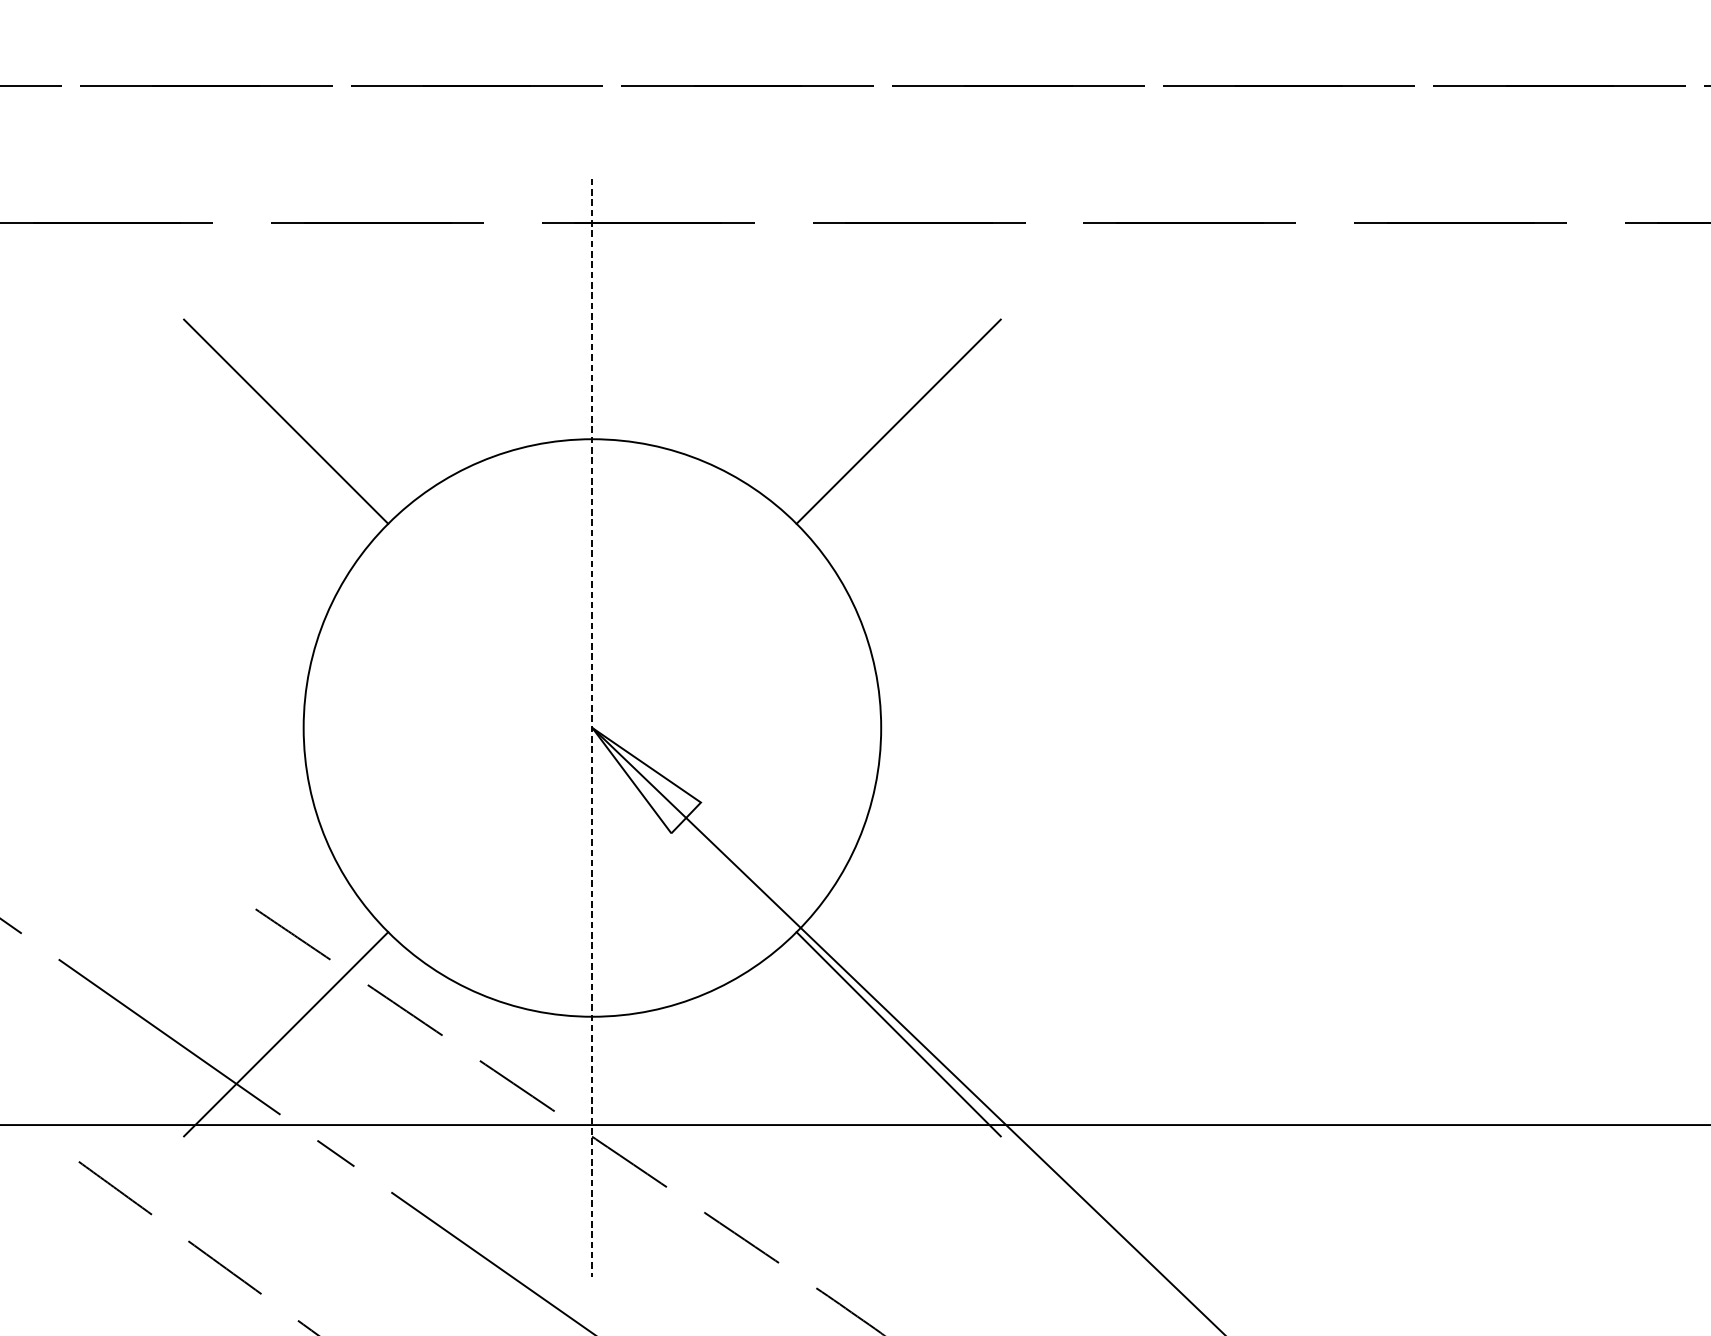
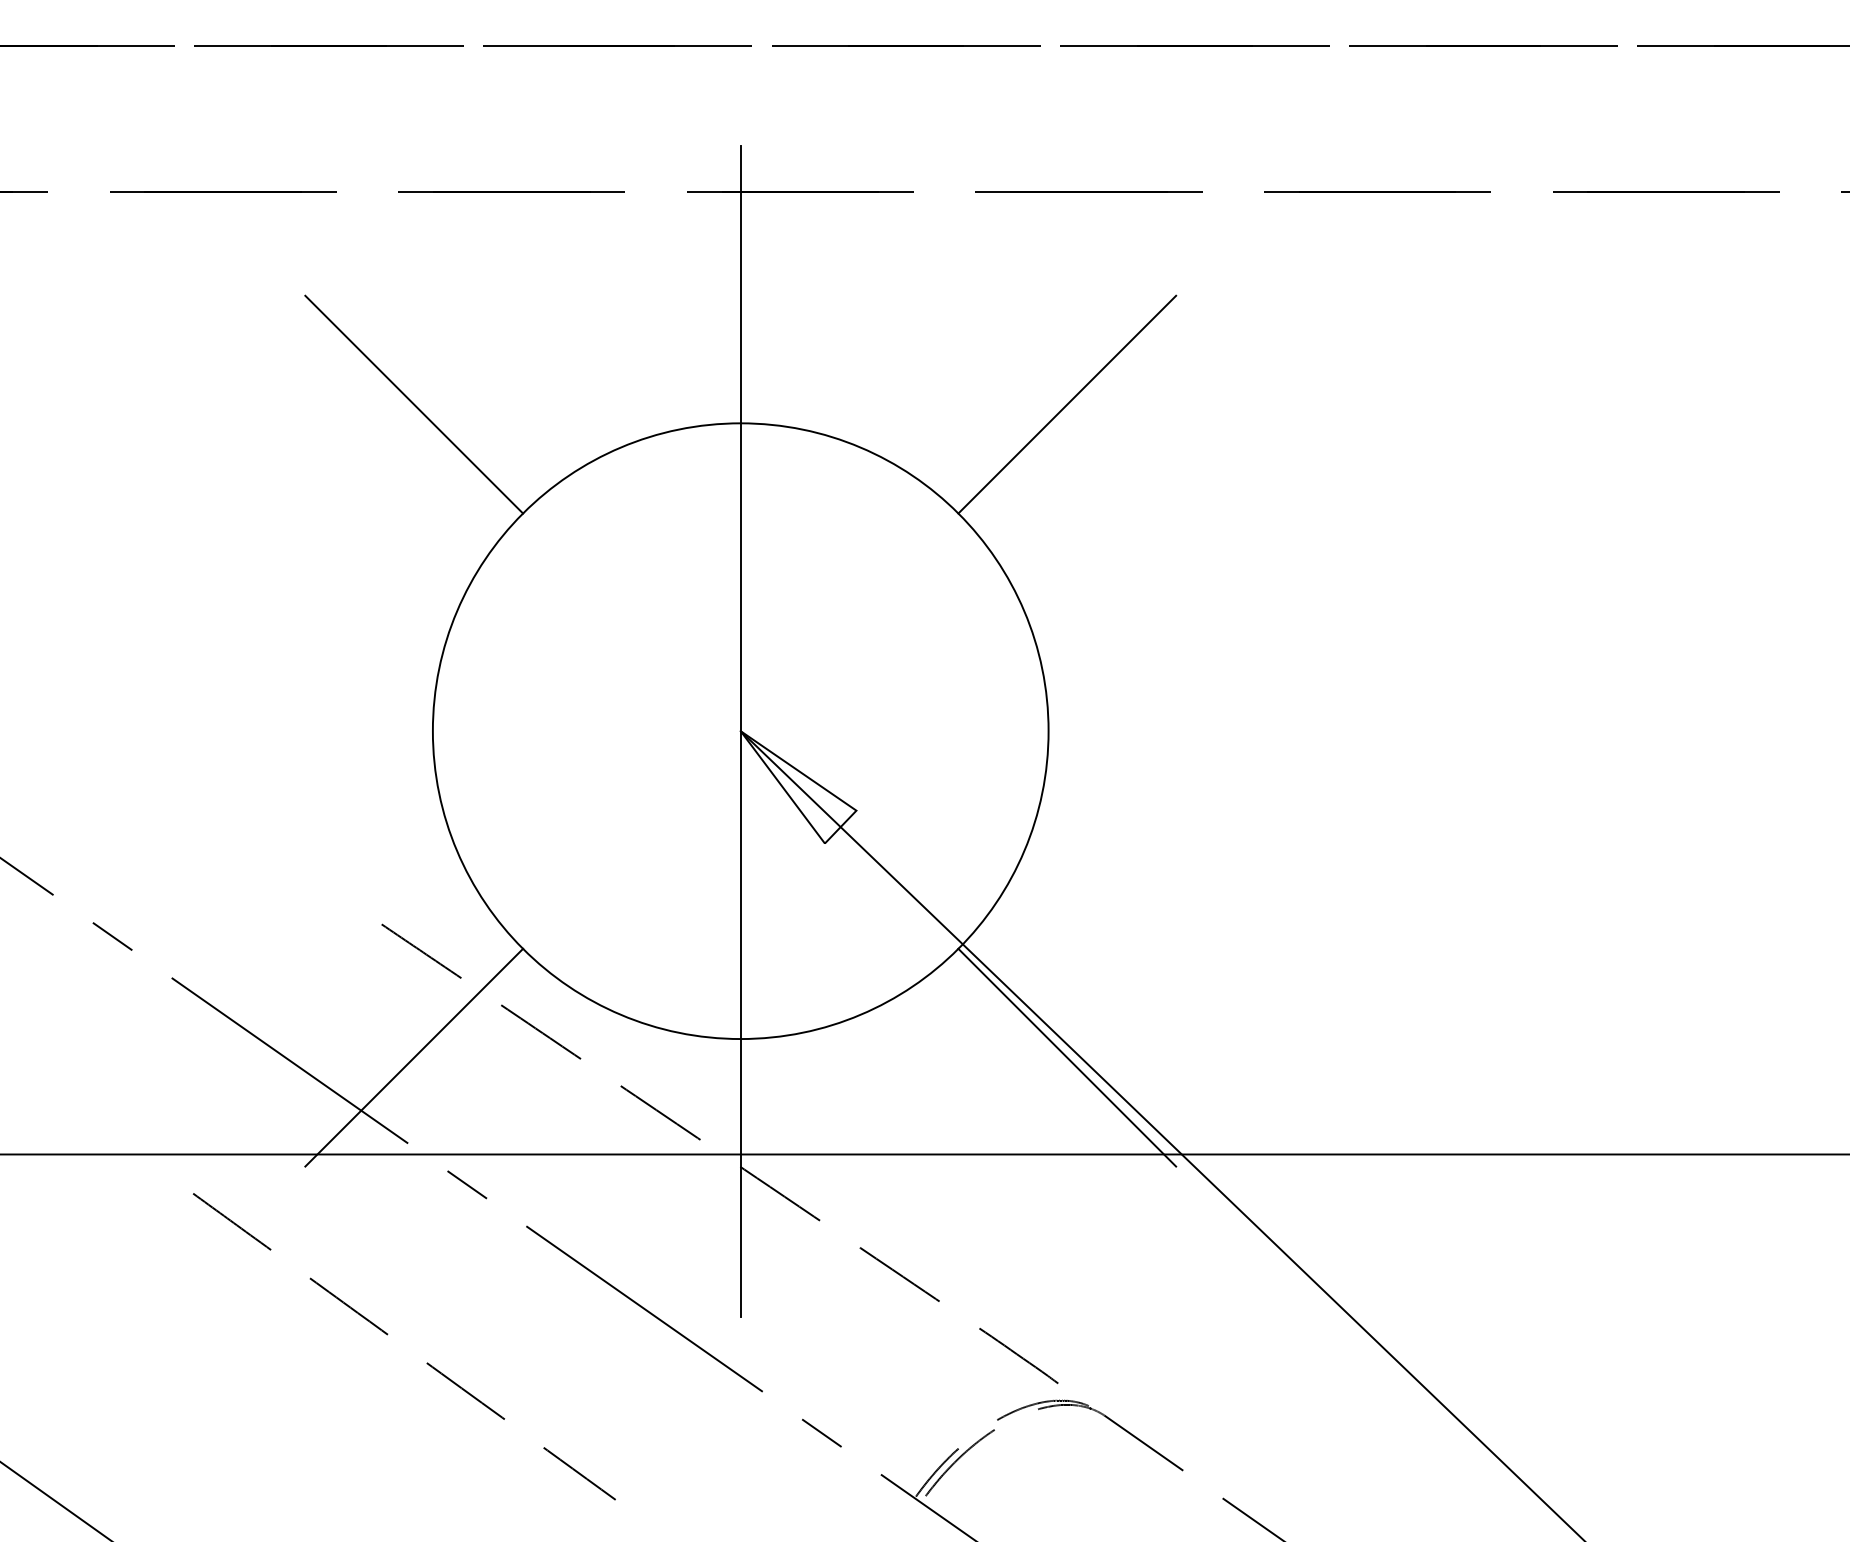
line: (592, 728) -> (740, 731), dashed -> solid

